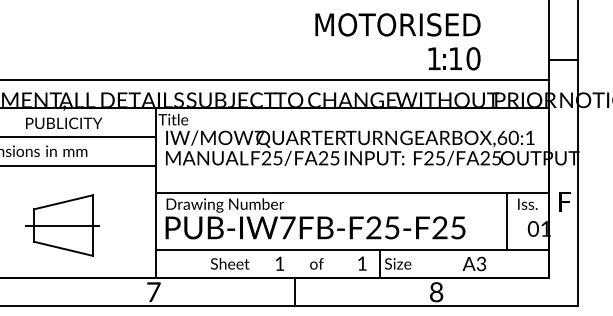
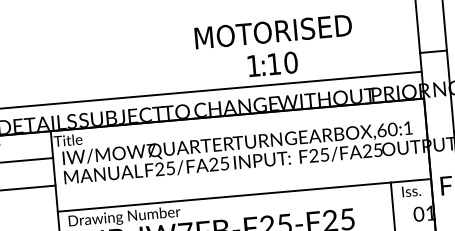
text: (454, 58) -> (272, 64), moved

